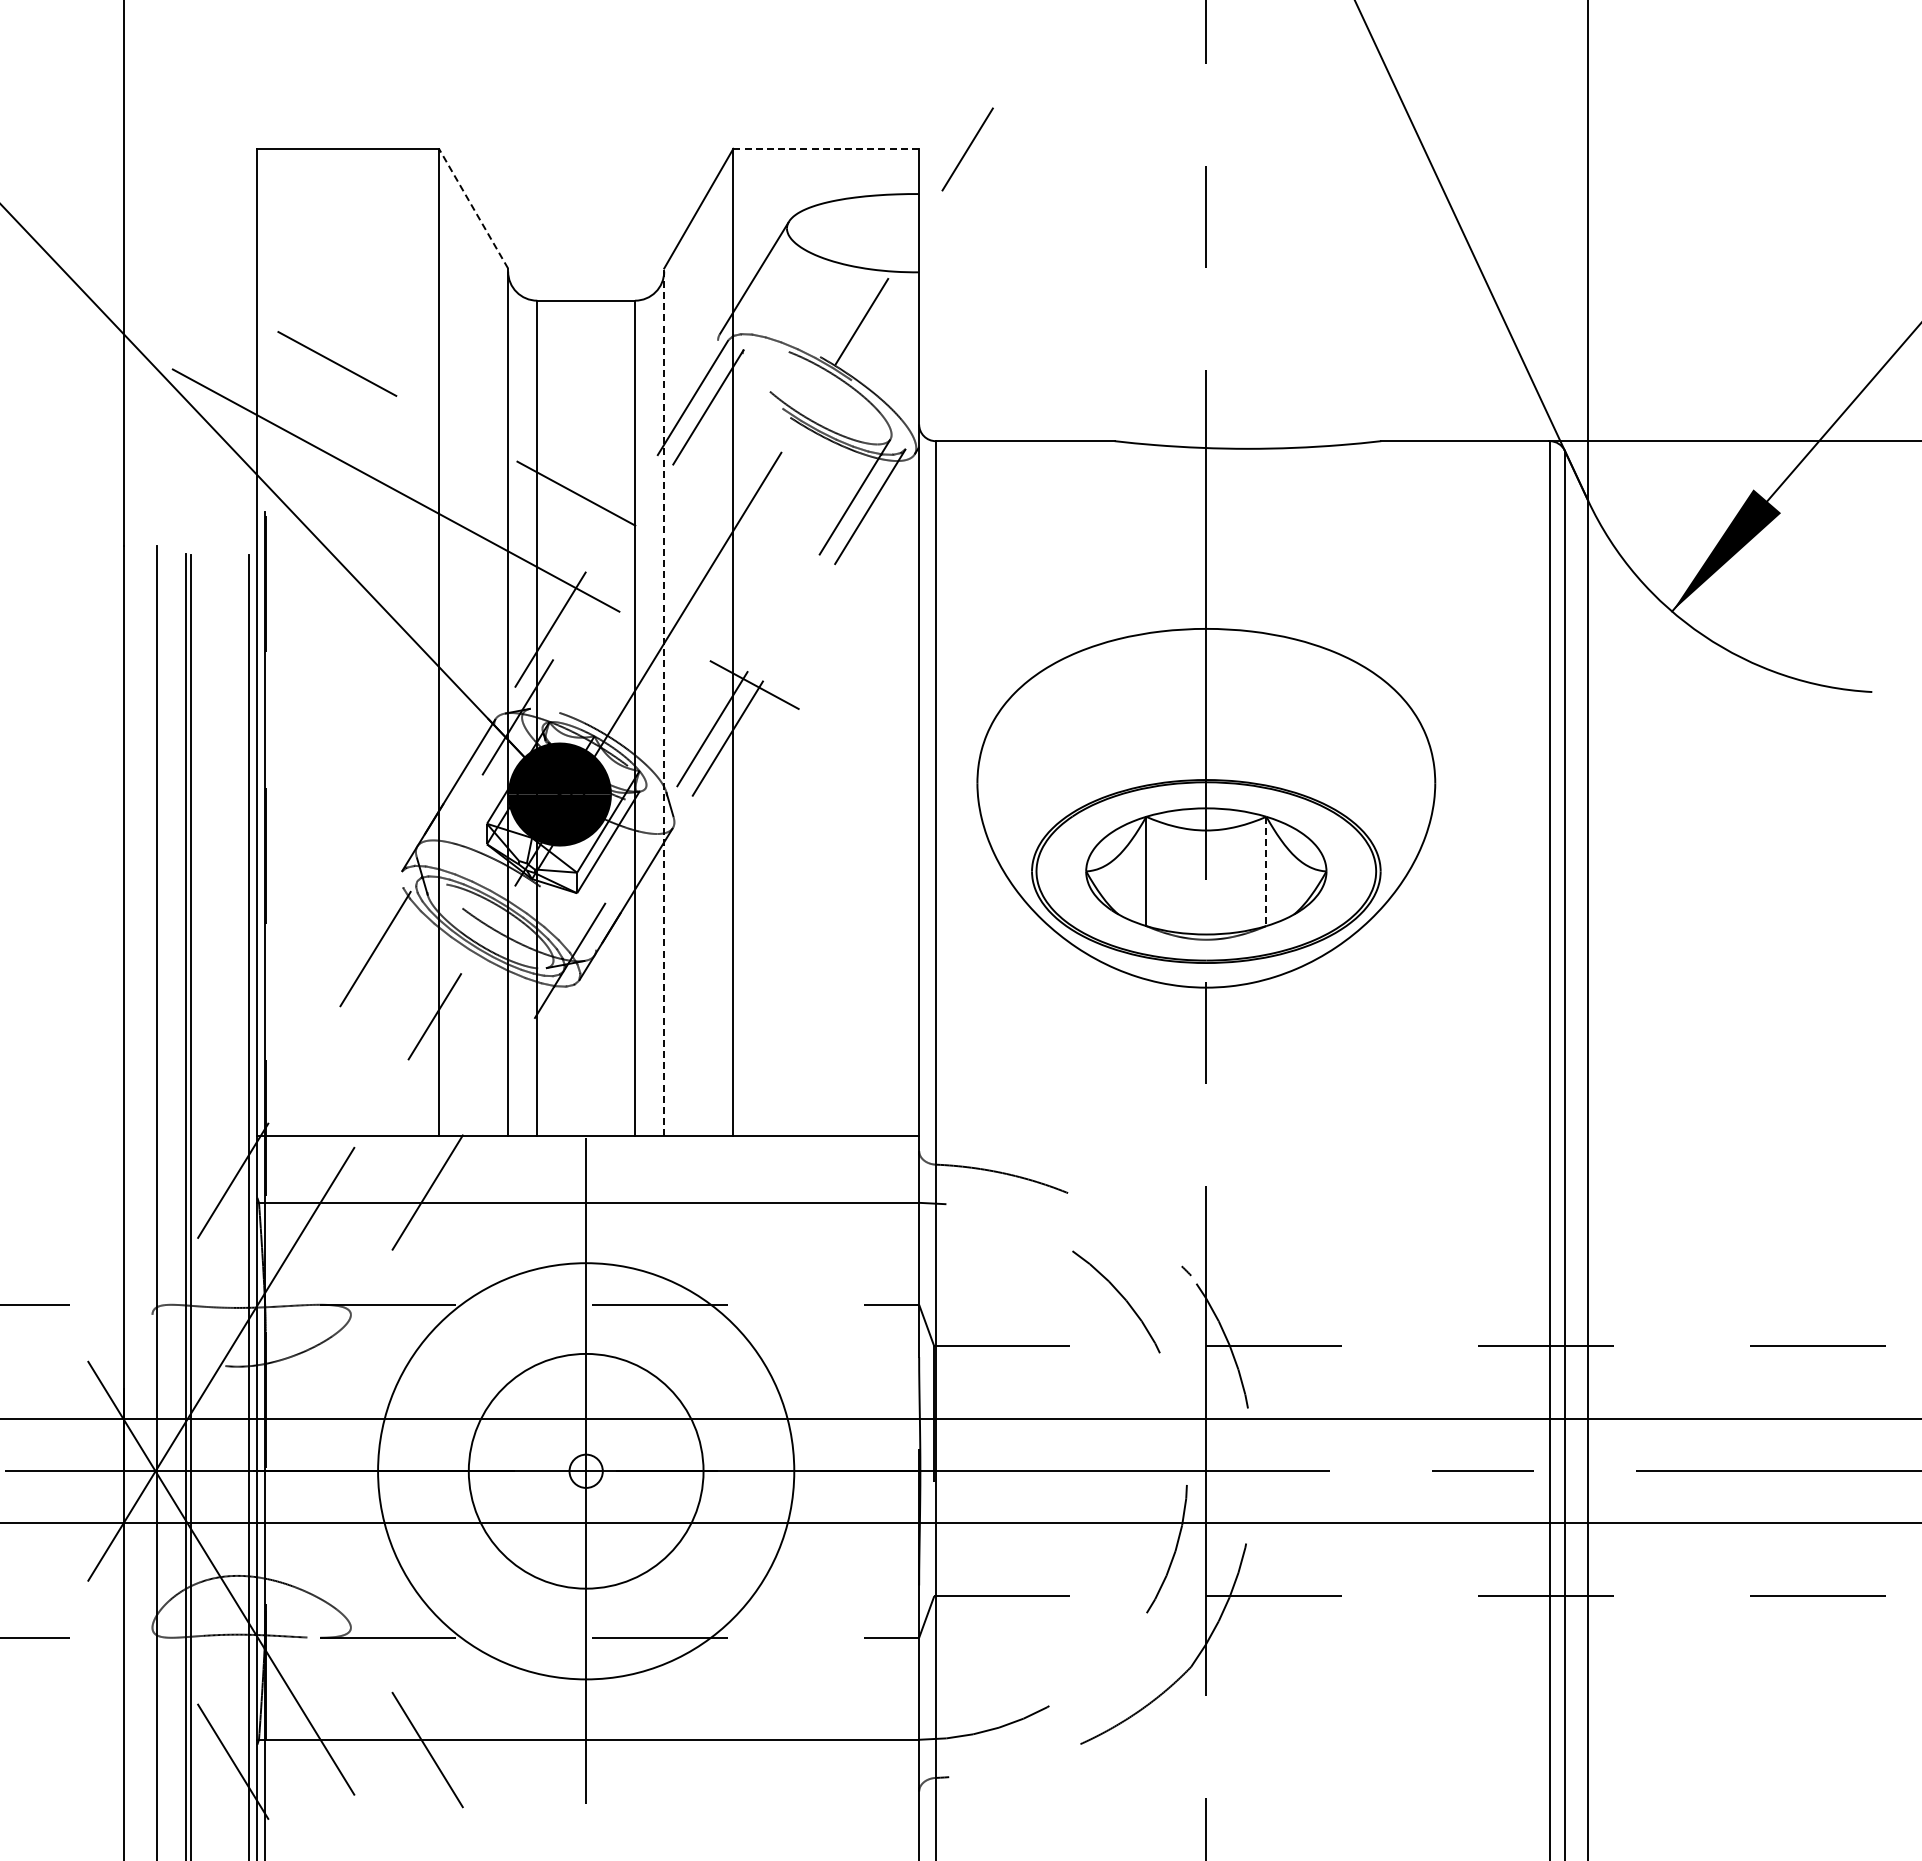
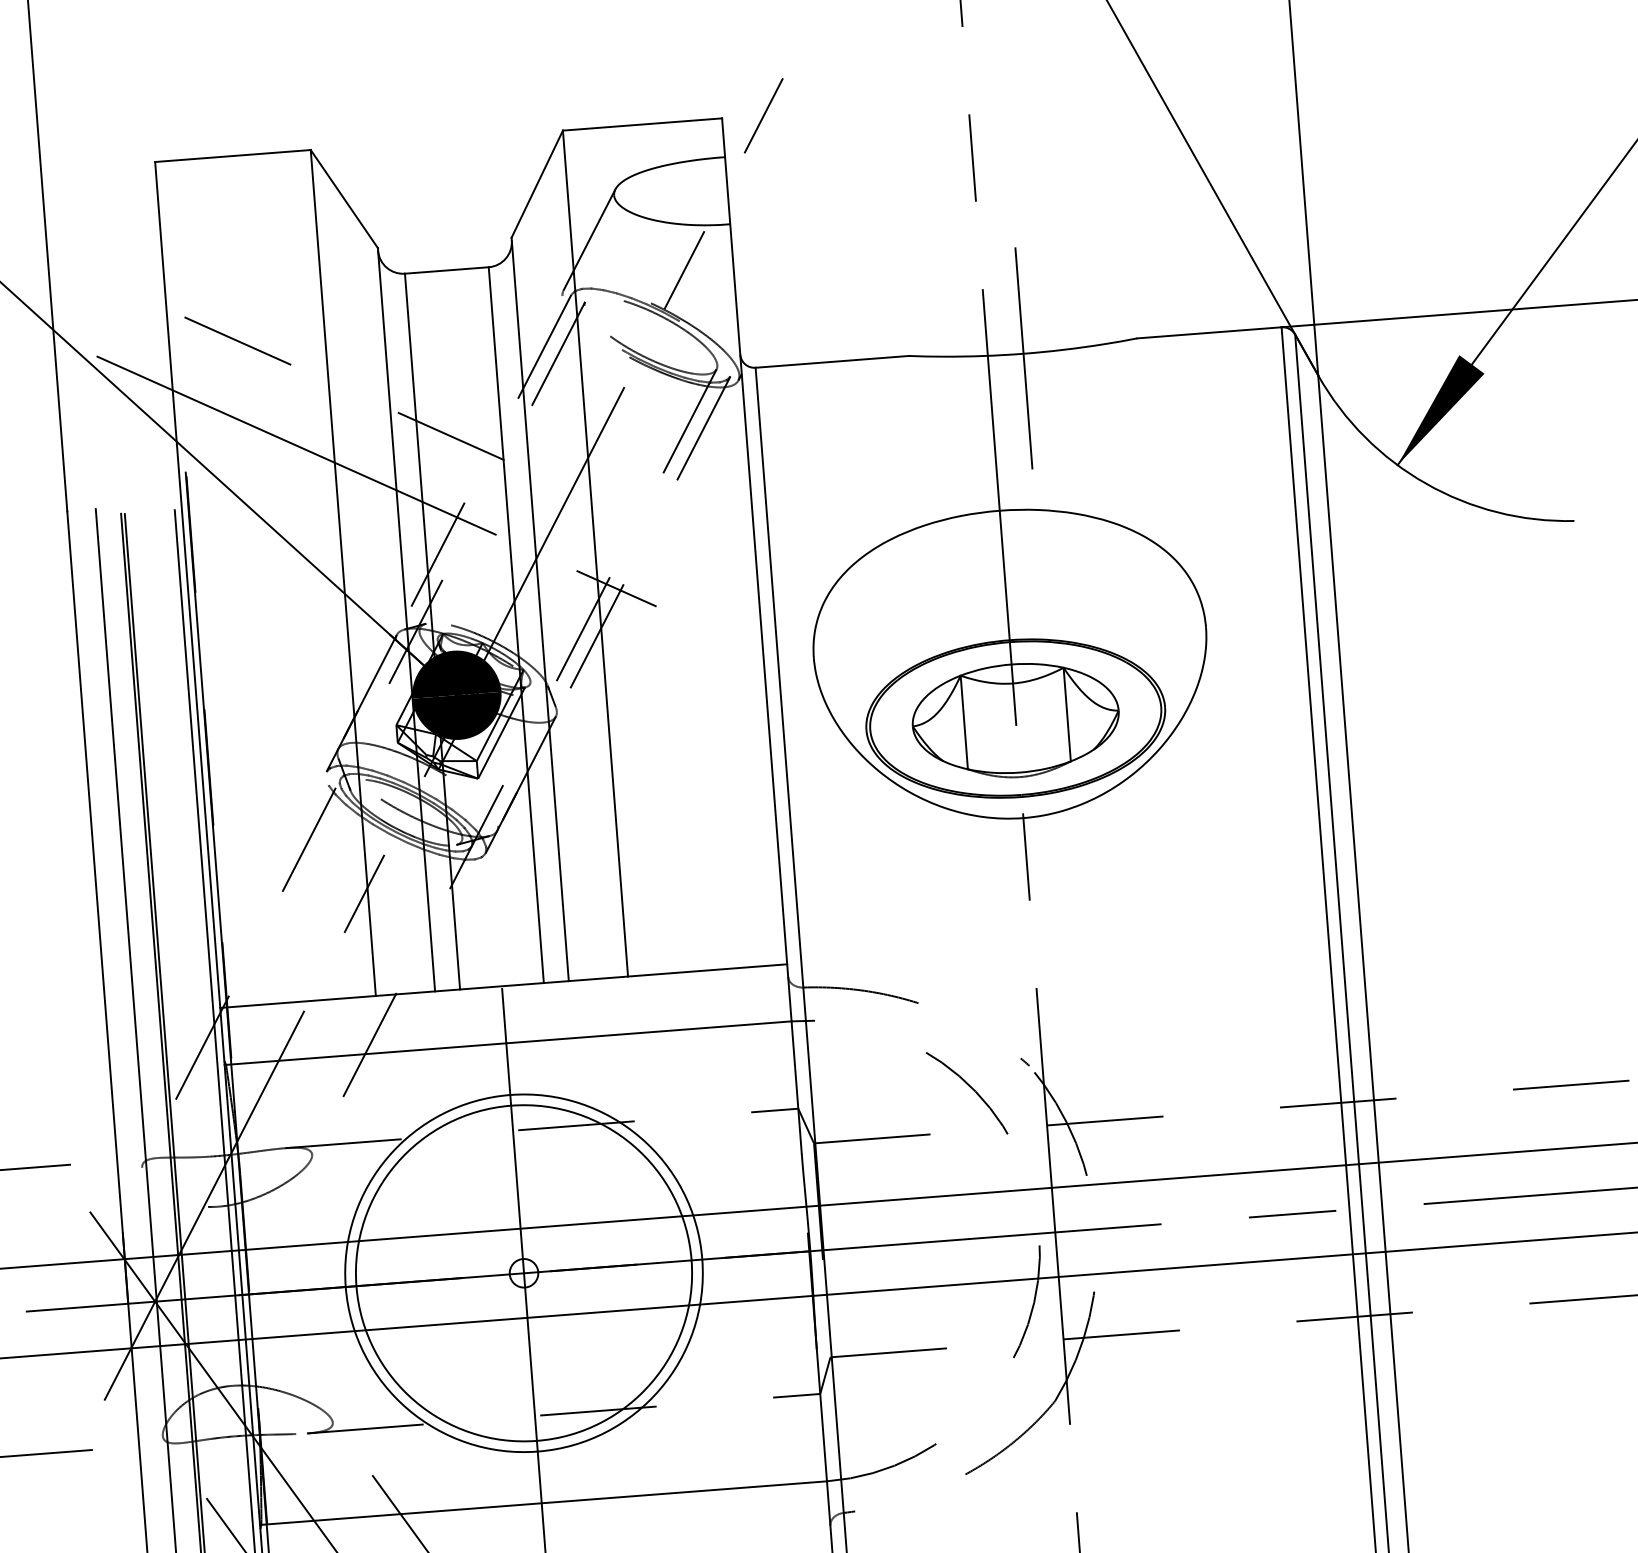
line: (826, 148) -> (642, 124), dashed -> solid
line: (473, 208) -> (344, 198), dashed -> solid
line: (1247, 453) -> (1023, 357), added
line: (664, 702) -> (540, 609), dashed -> solid
line: (1266, 871) -> (1067, 714), dashed -> solid
circle: (585, 1470) -> (523, 1272), size x1.67

